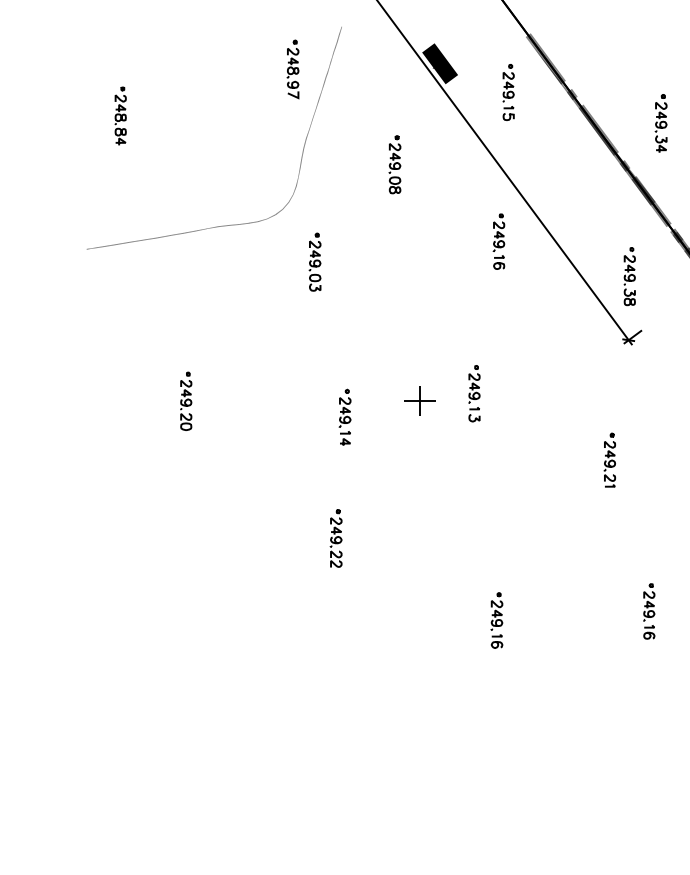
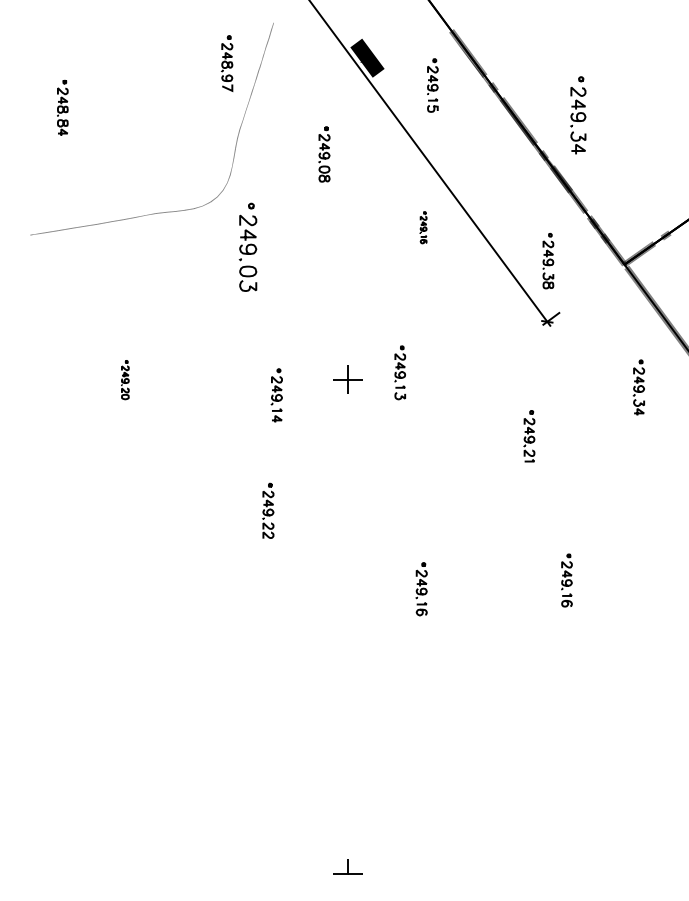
part: (661, 122) -> (578, 114), size x1.4
part: (498, 241) -> (423, 227), size x0.6
part: (315, 262) -> (248, 247), size x1.6
part: (186, 400) -> (125, 379), size x0.7

